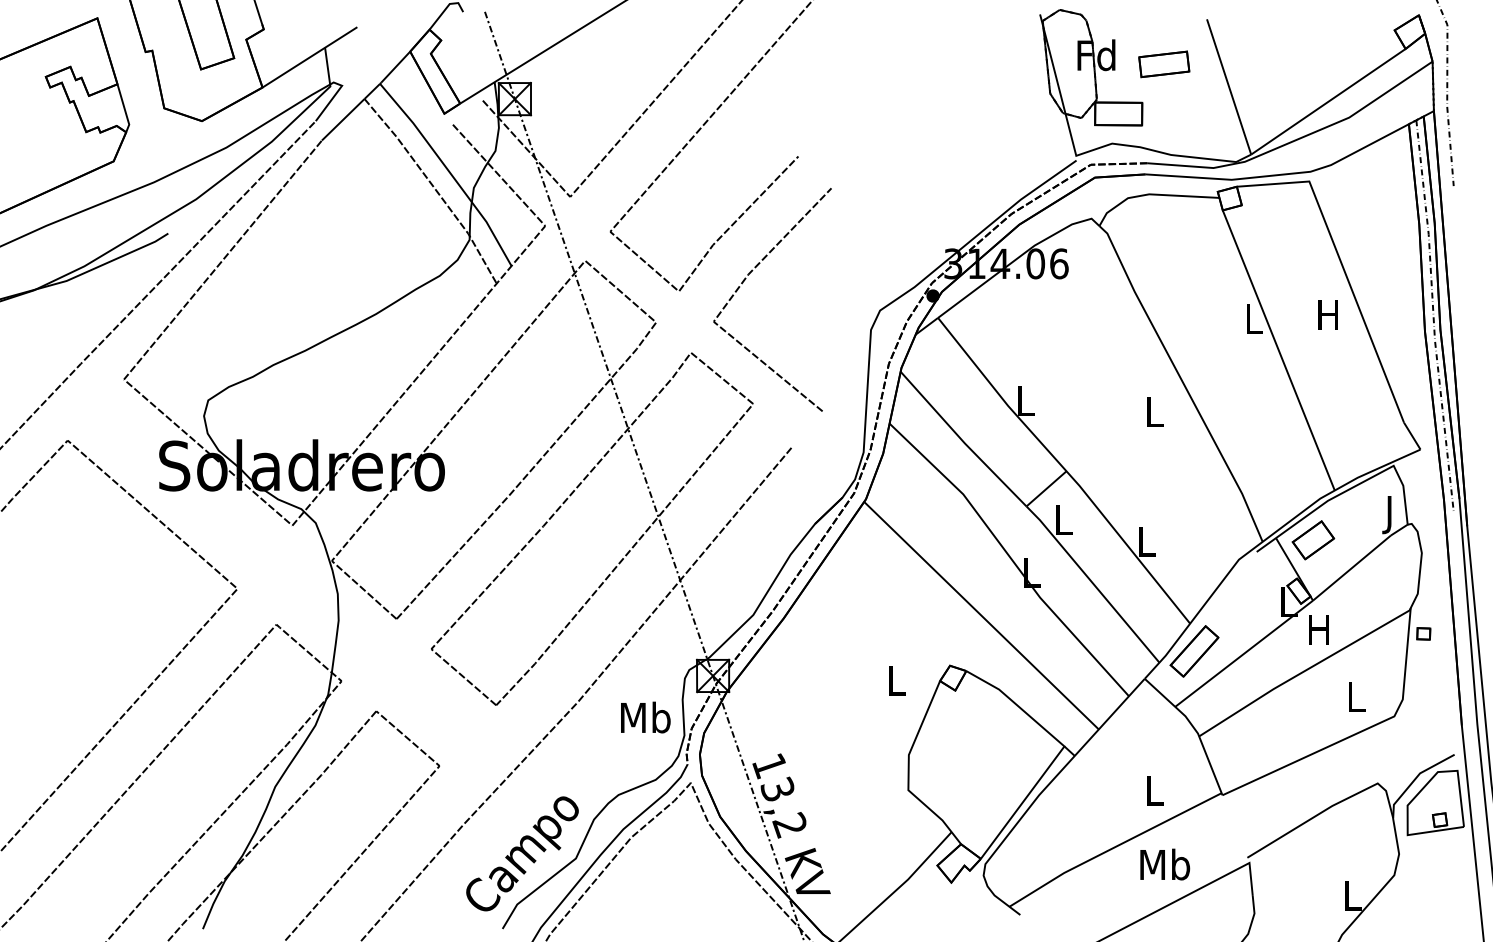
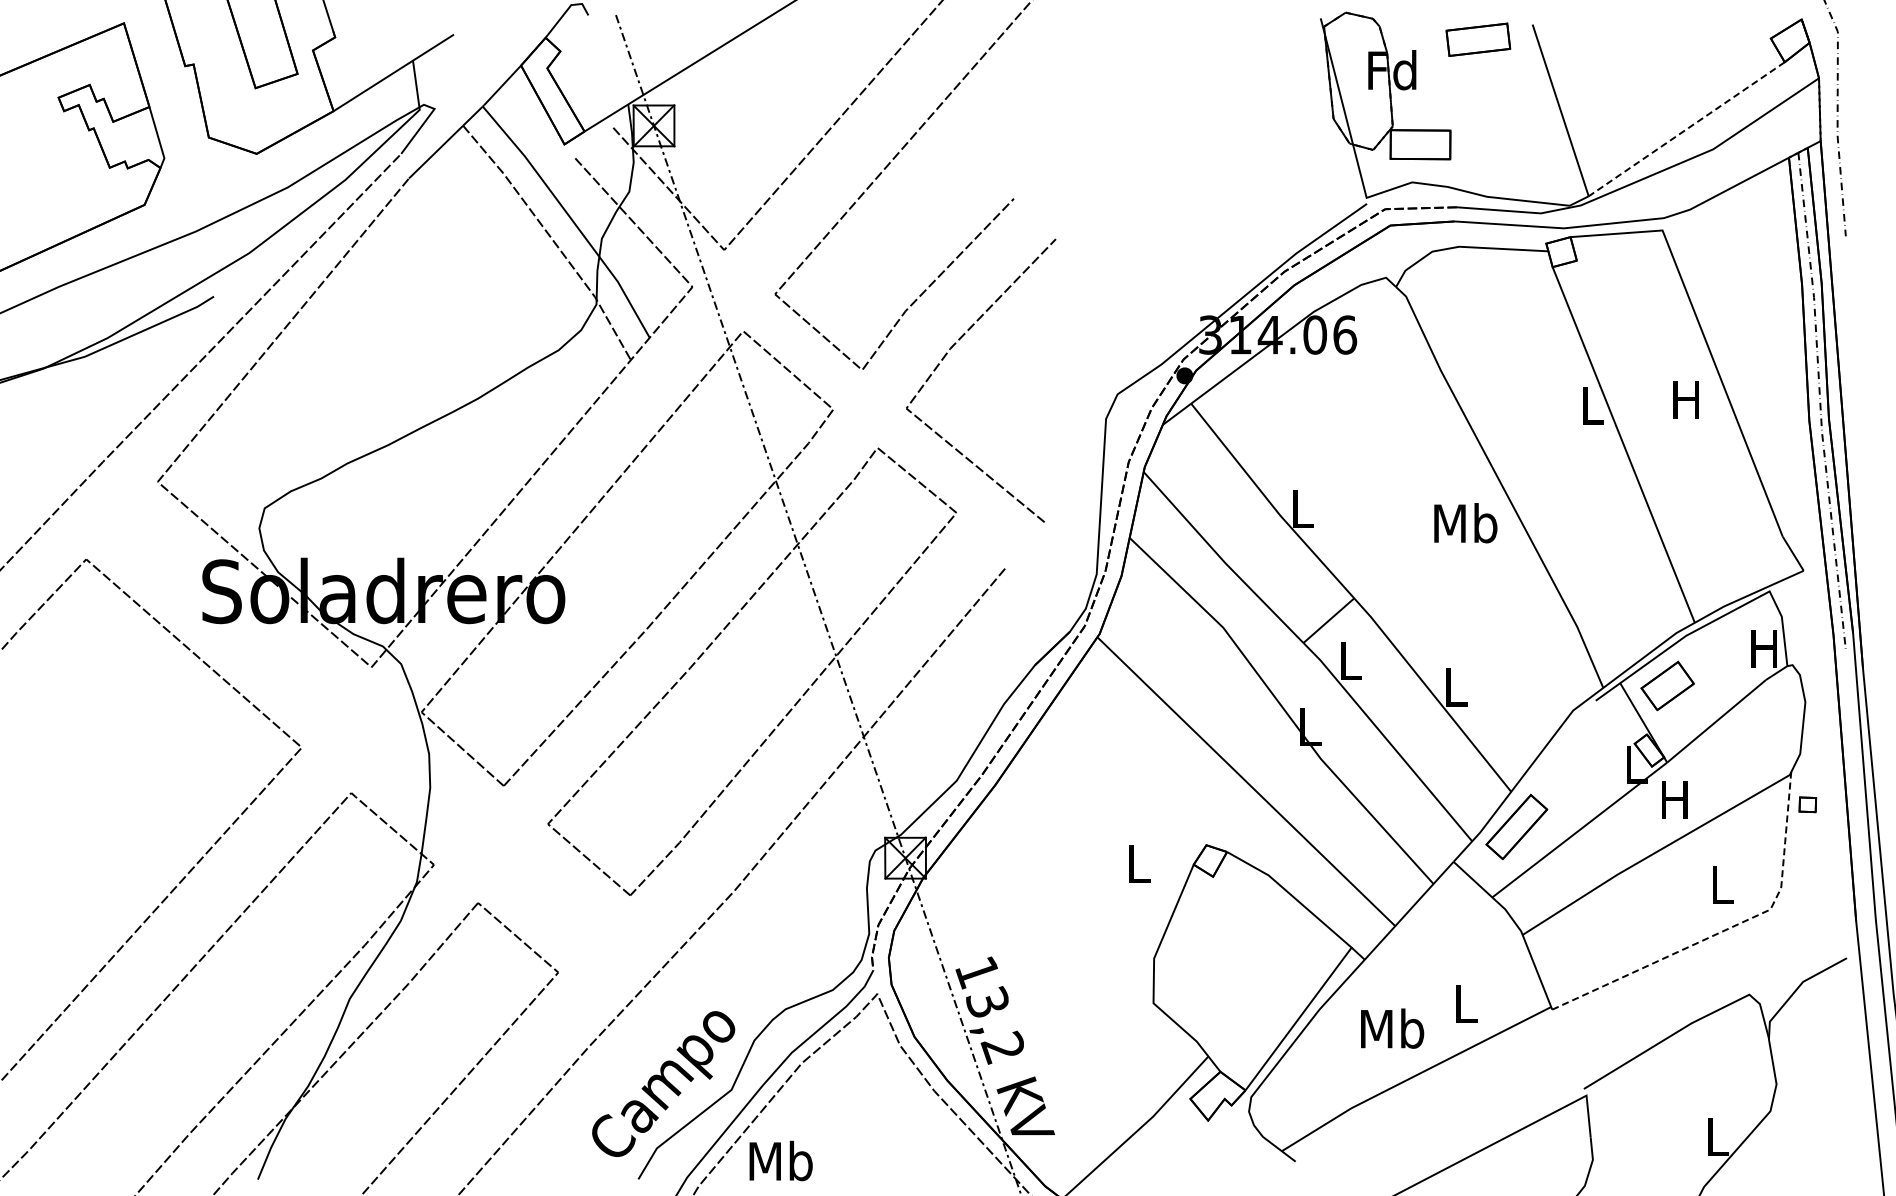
part: (1164, 64) -> (1478, 39), moved
line: (1328, 101) -> (1686, 129), solid -> dashed
text: (1154, 412) -> (1465, 523), L -> Mb
text: (1388, 514) -> (1763, 653), J -> H
text: (645, 717) -> (780, 1160), moved
line: (1359, 732) -> (1726, 929), solid -> dashed
part: (1435, 803) -> (1822, 1019), removed
text: (1165, 864) -> (1392, 1028), moved

